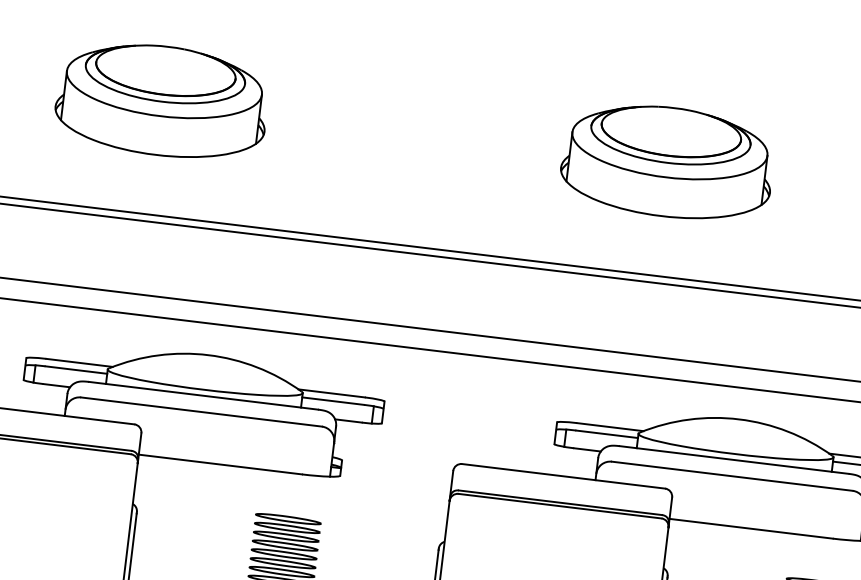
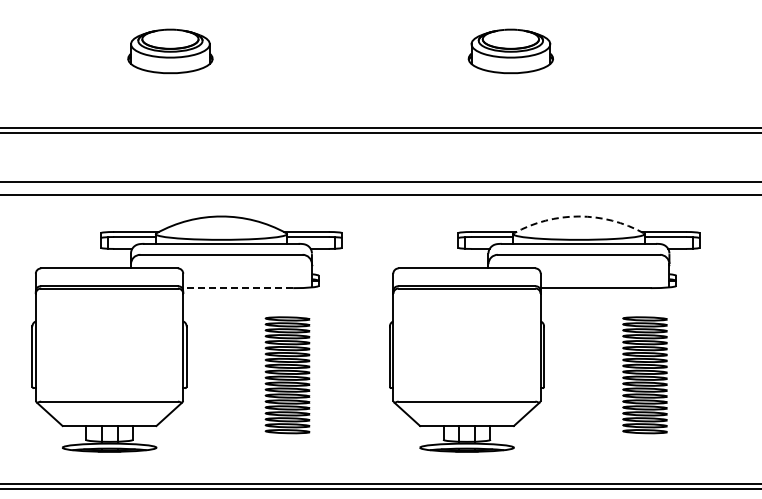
part: (162, 100) -> (170, 51), size x0.6
part: (667, 162) -> (510, 51), size x0.6
arc: (738, 419) -> (578, 216), solid -> dashed
line: (220, 465) -> (238, 288), solid -> dashed

